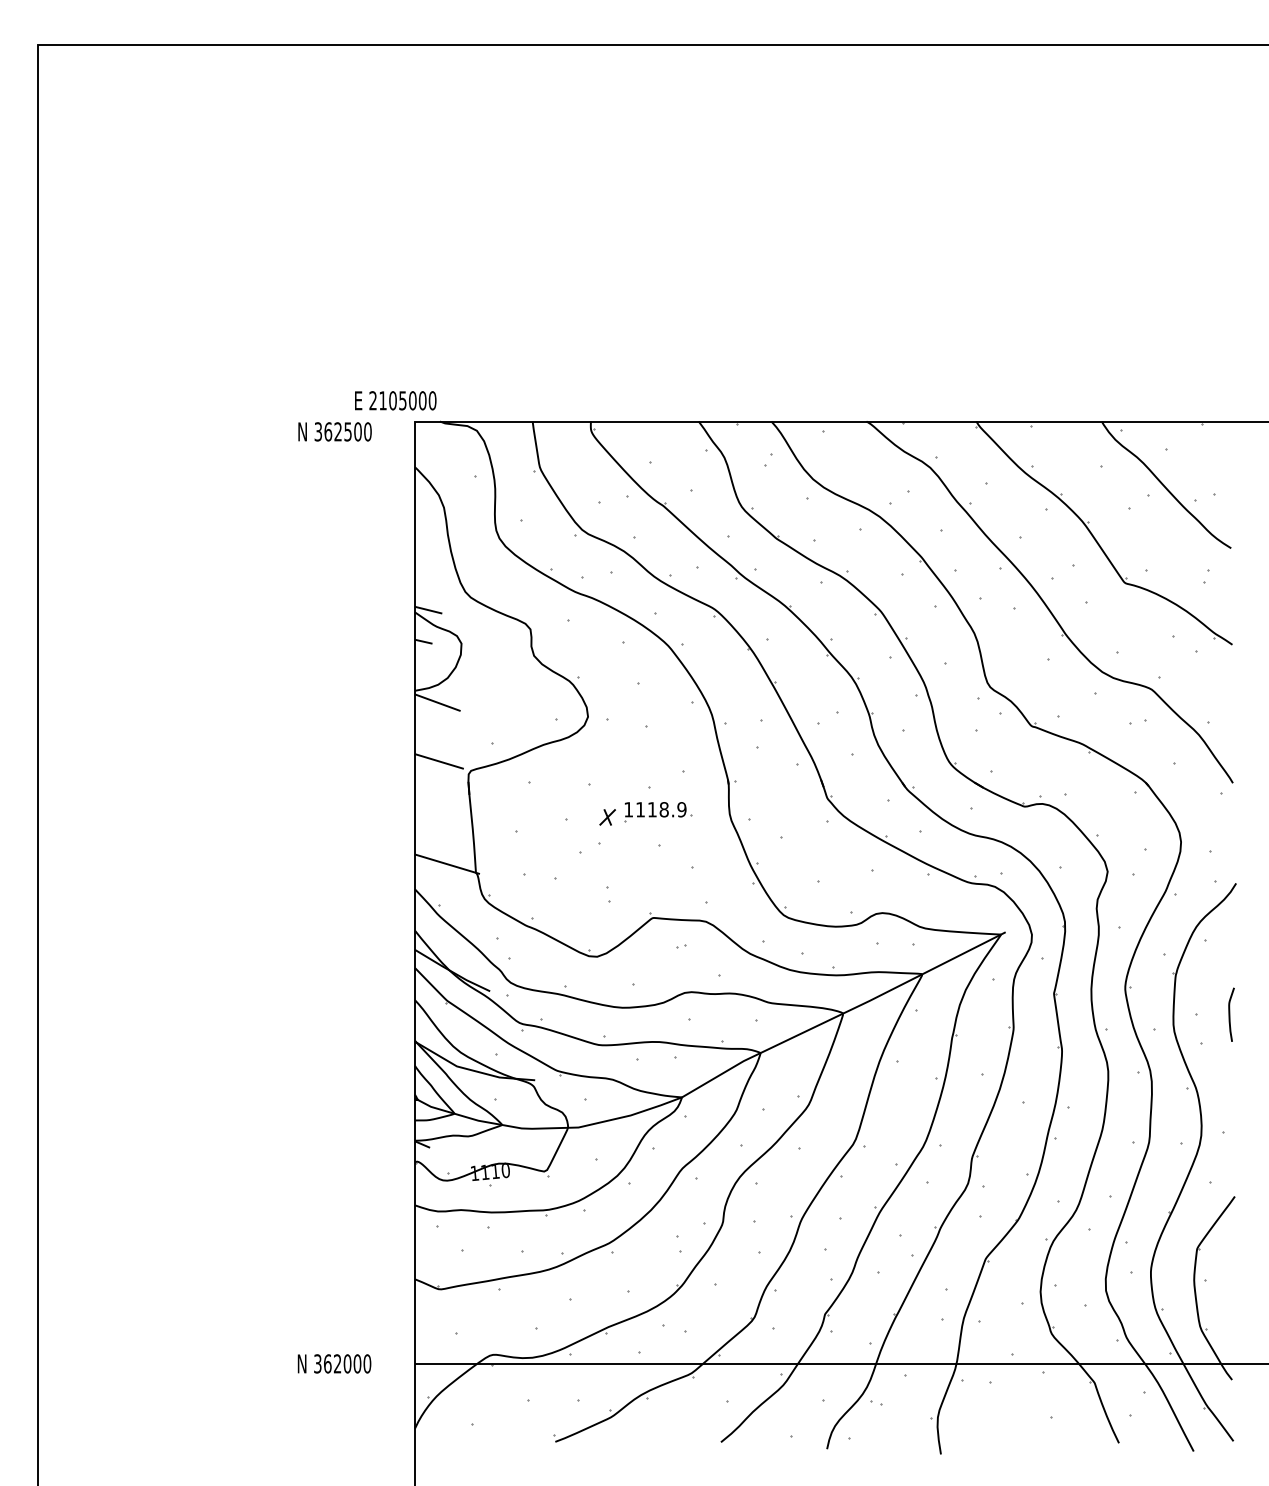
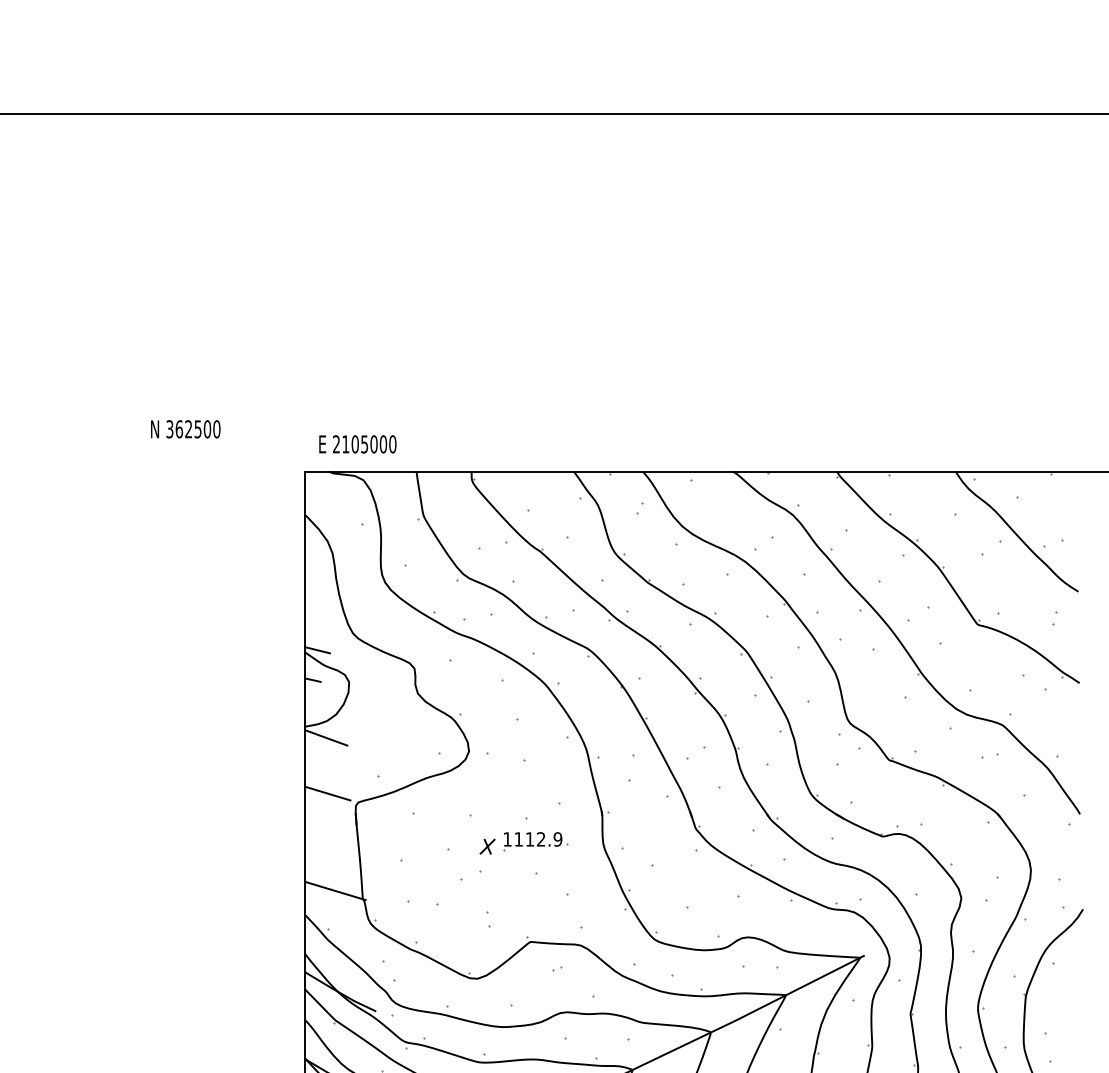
text: (395, 400) -> (357, 444), moved
text: (334, 431) -> (185, 428), moved
text: (663, 809) -> (540, 839), 1118.9 -> 1112.9
curve: (1230, 1014) -> (1077, 1033), removed

